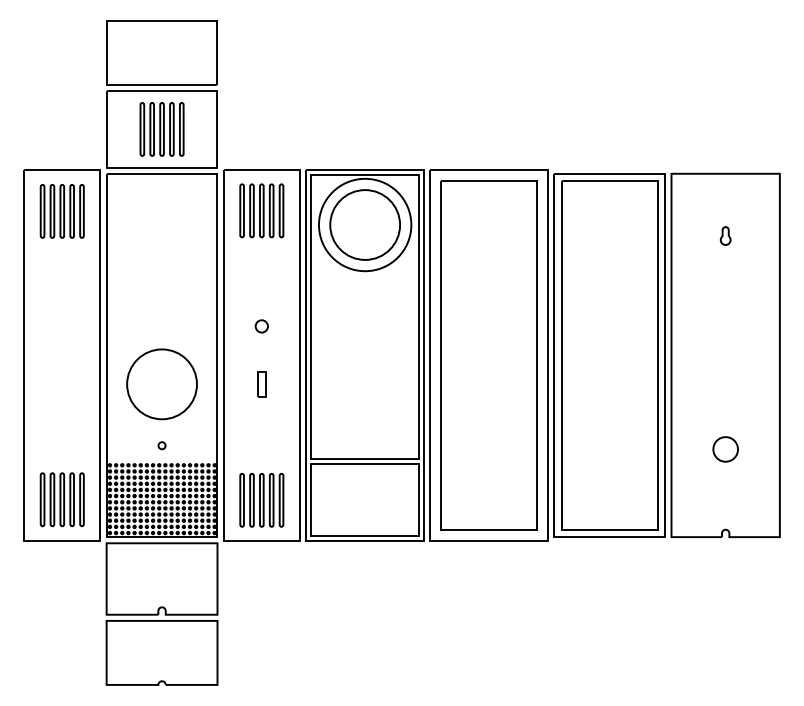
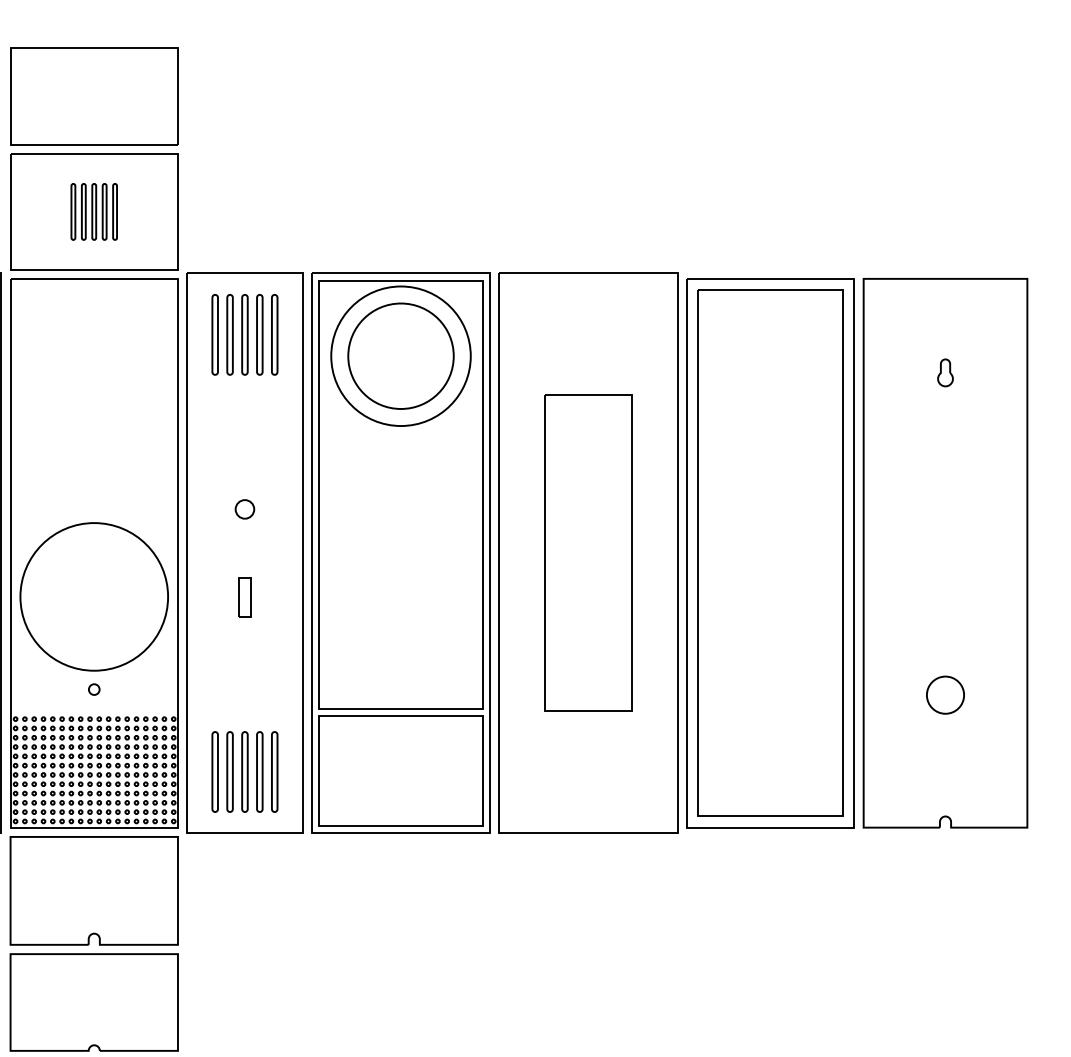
part: (161, 129) -> (93, 211), size x0.7
part: (488, 355) -> (587, 553), size x0.6
circle: (161, 384) -> (93, 597), size x1.4

